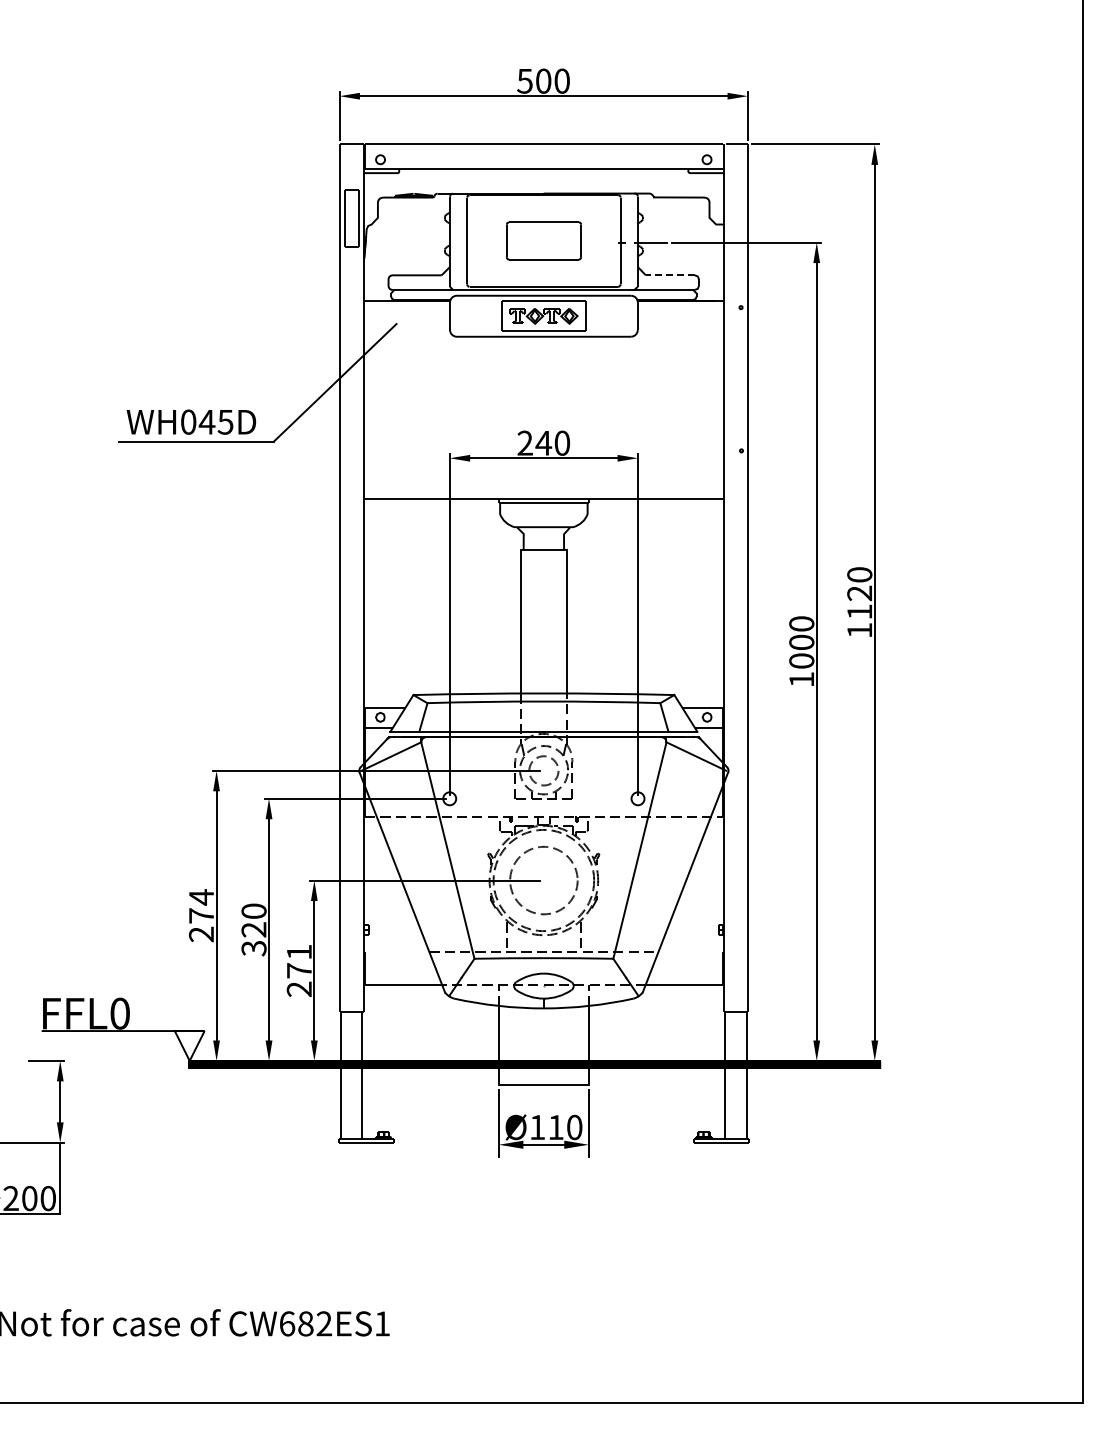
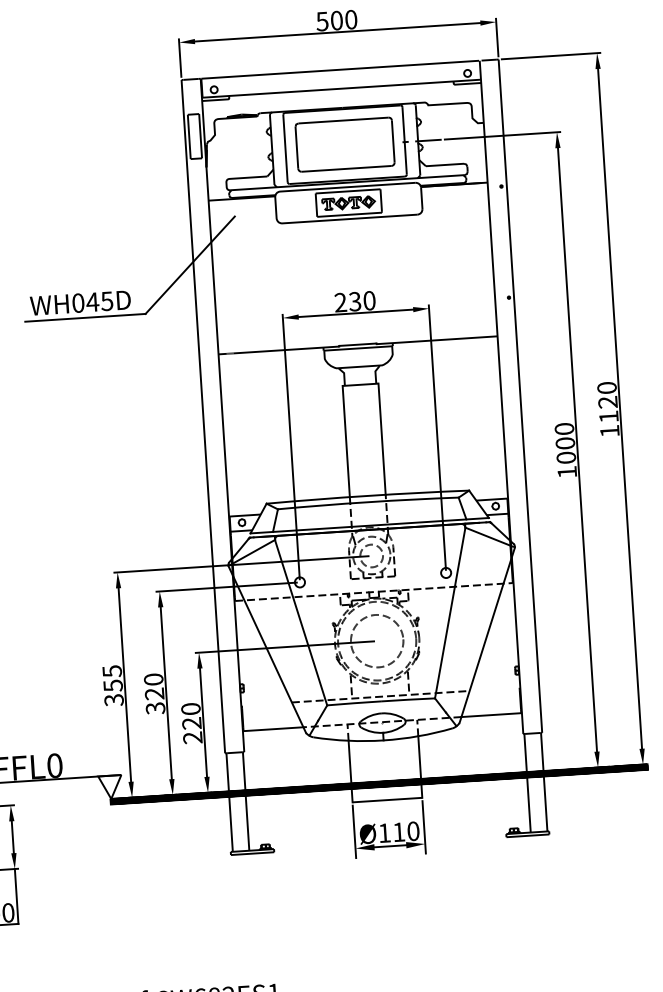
part: (543, 240) -> (344, 144), size x1.67
line: (670, 275) -> (445, 165), dashed -> solid
text: (543, 442) -> (354, 301), 240 -> 230
text: (201, 915) -> (113, 685), 274 -> 355
text: (299, 961) -> (191, 716), 271 -> 220

